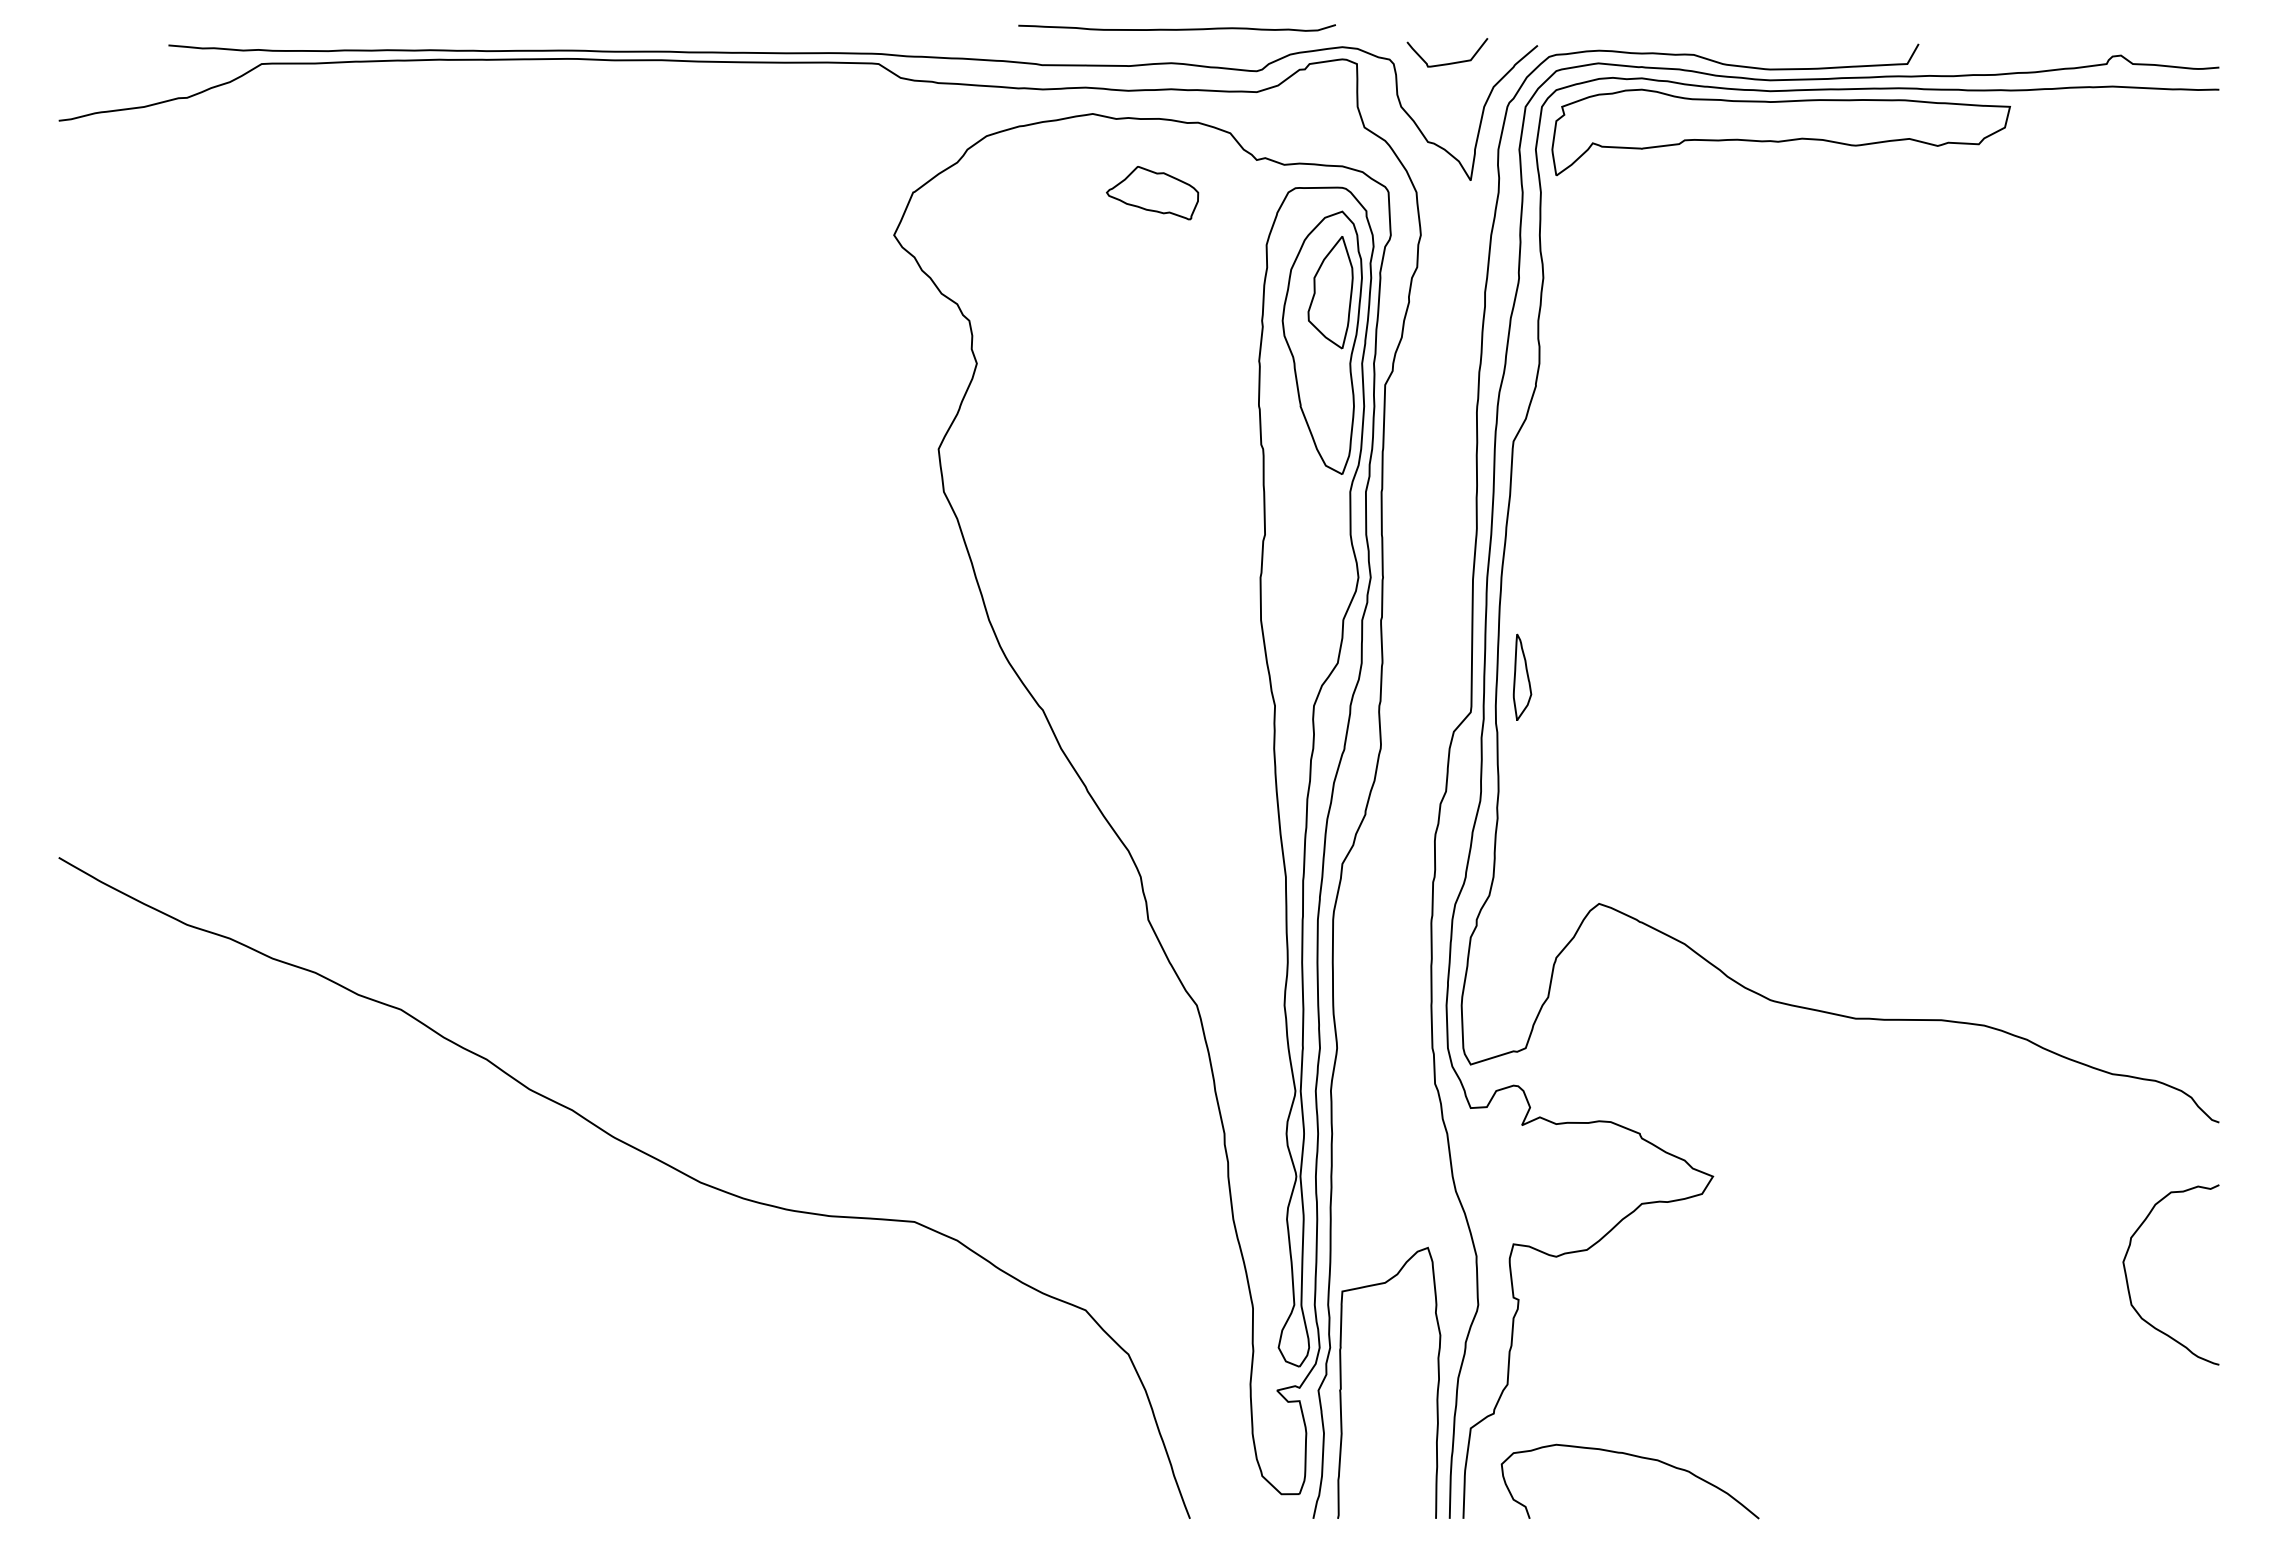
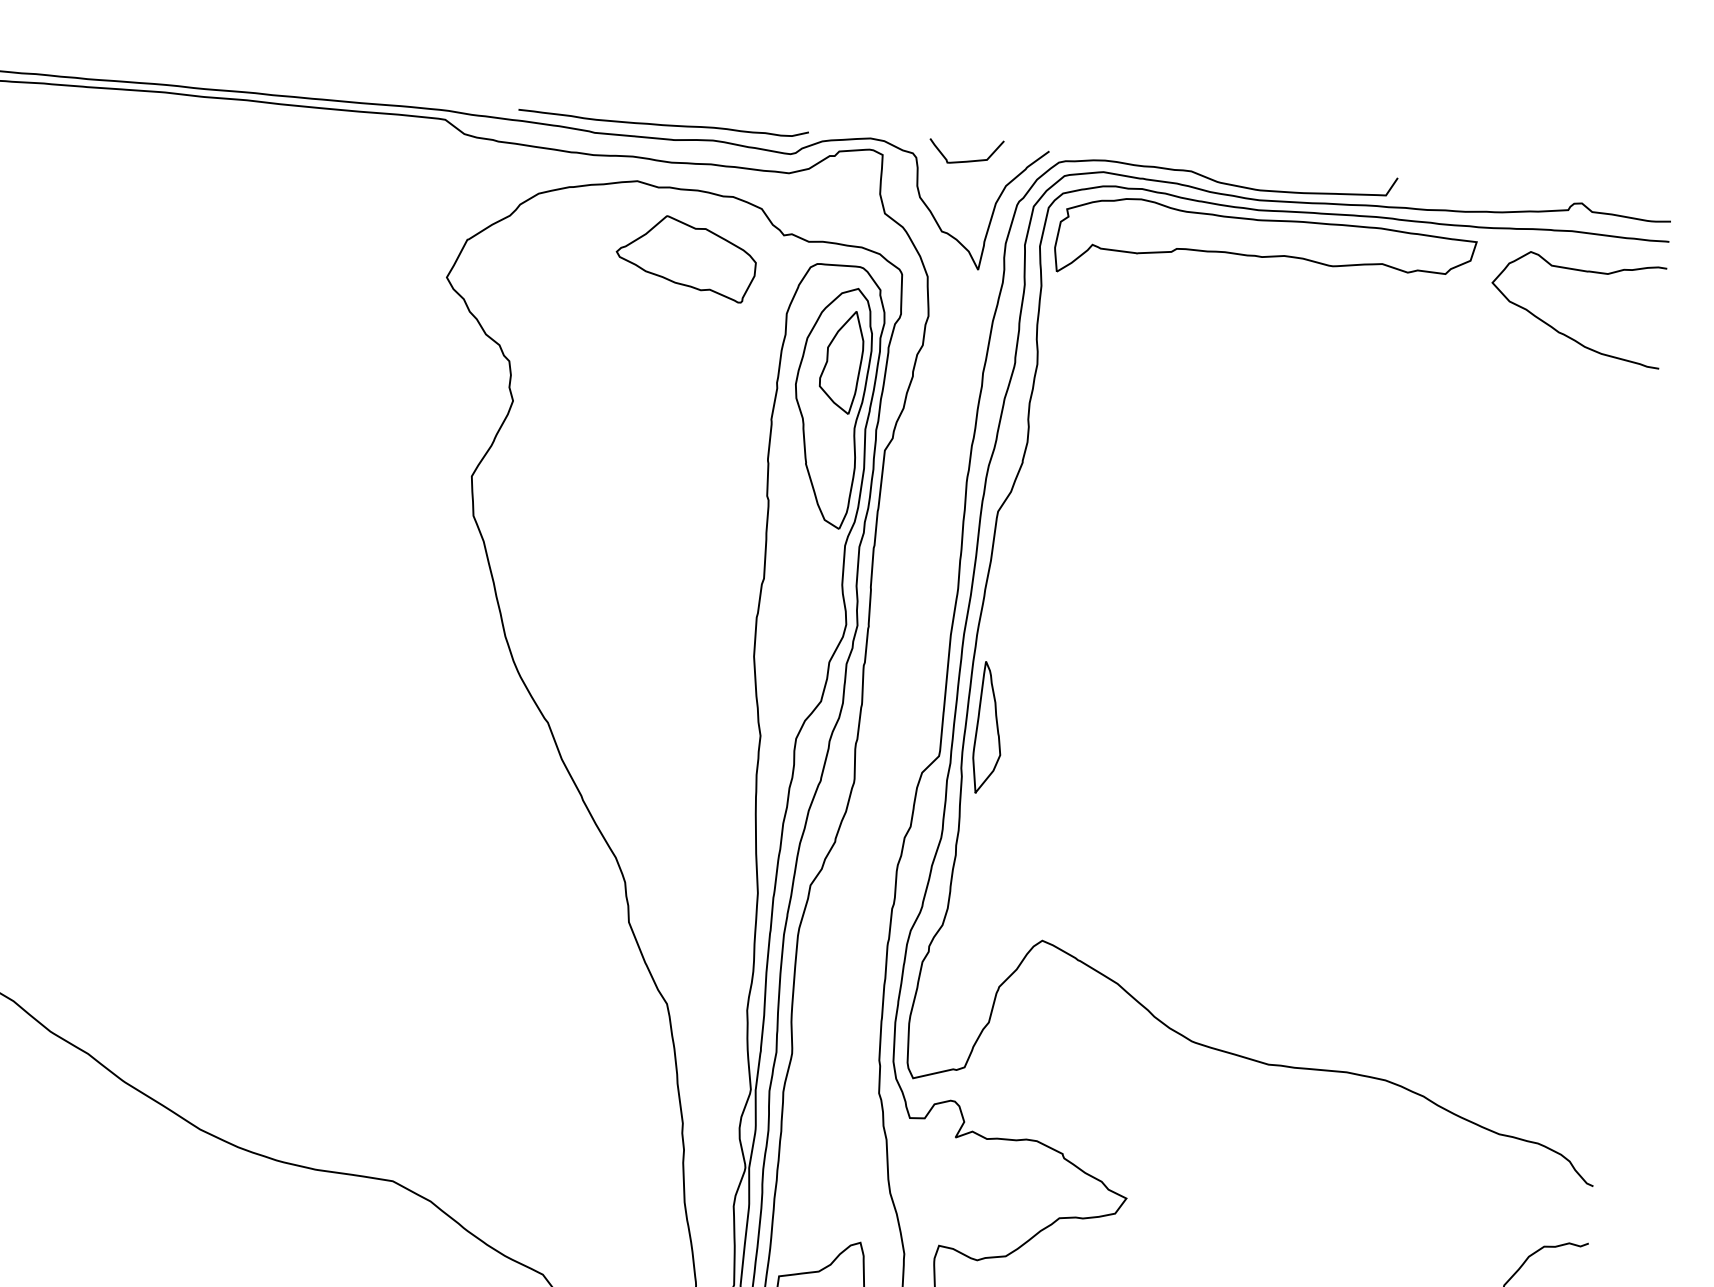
curve: (1176, 29) -> (662, 124), moved
part: (1152, 192) -> (686, 257), size x1.67
curve: (2113, 198) -> (1564, 333), added
part: (1522, 677) -> (988, 728), size x1.67

